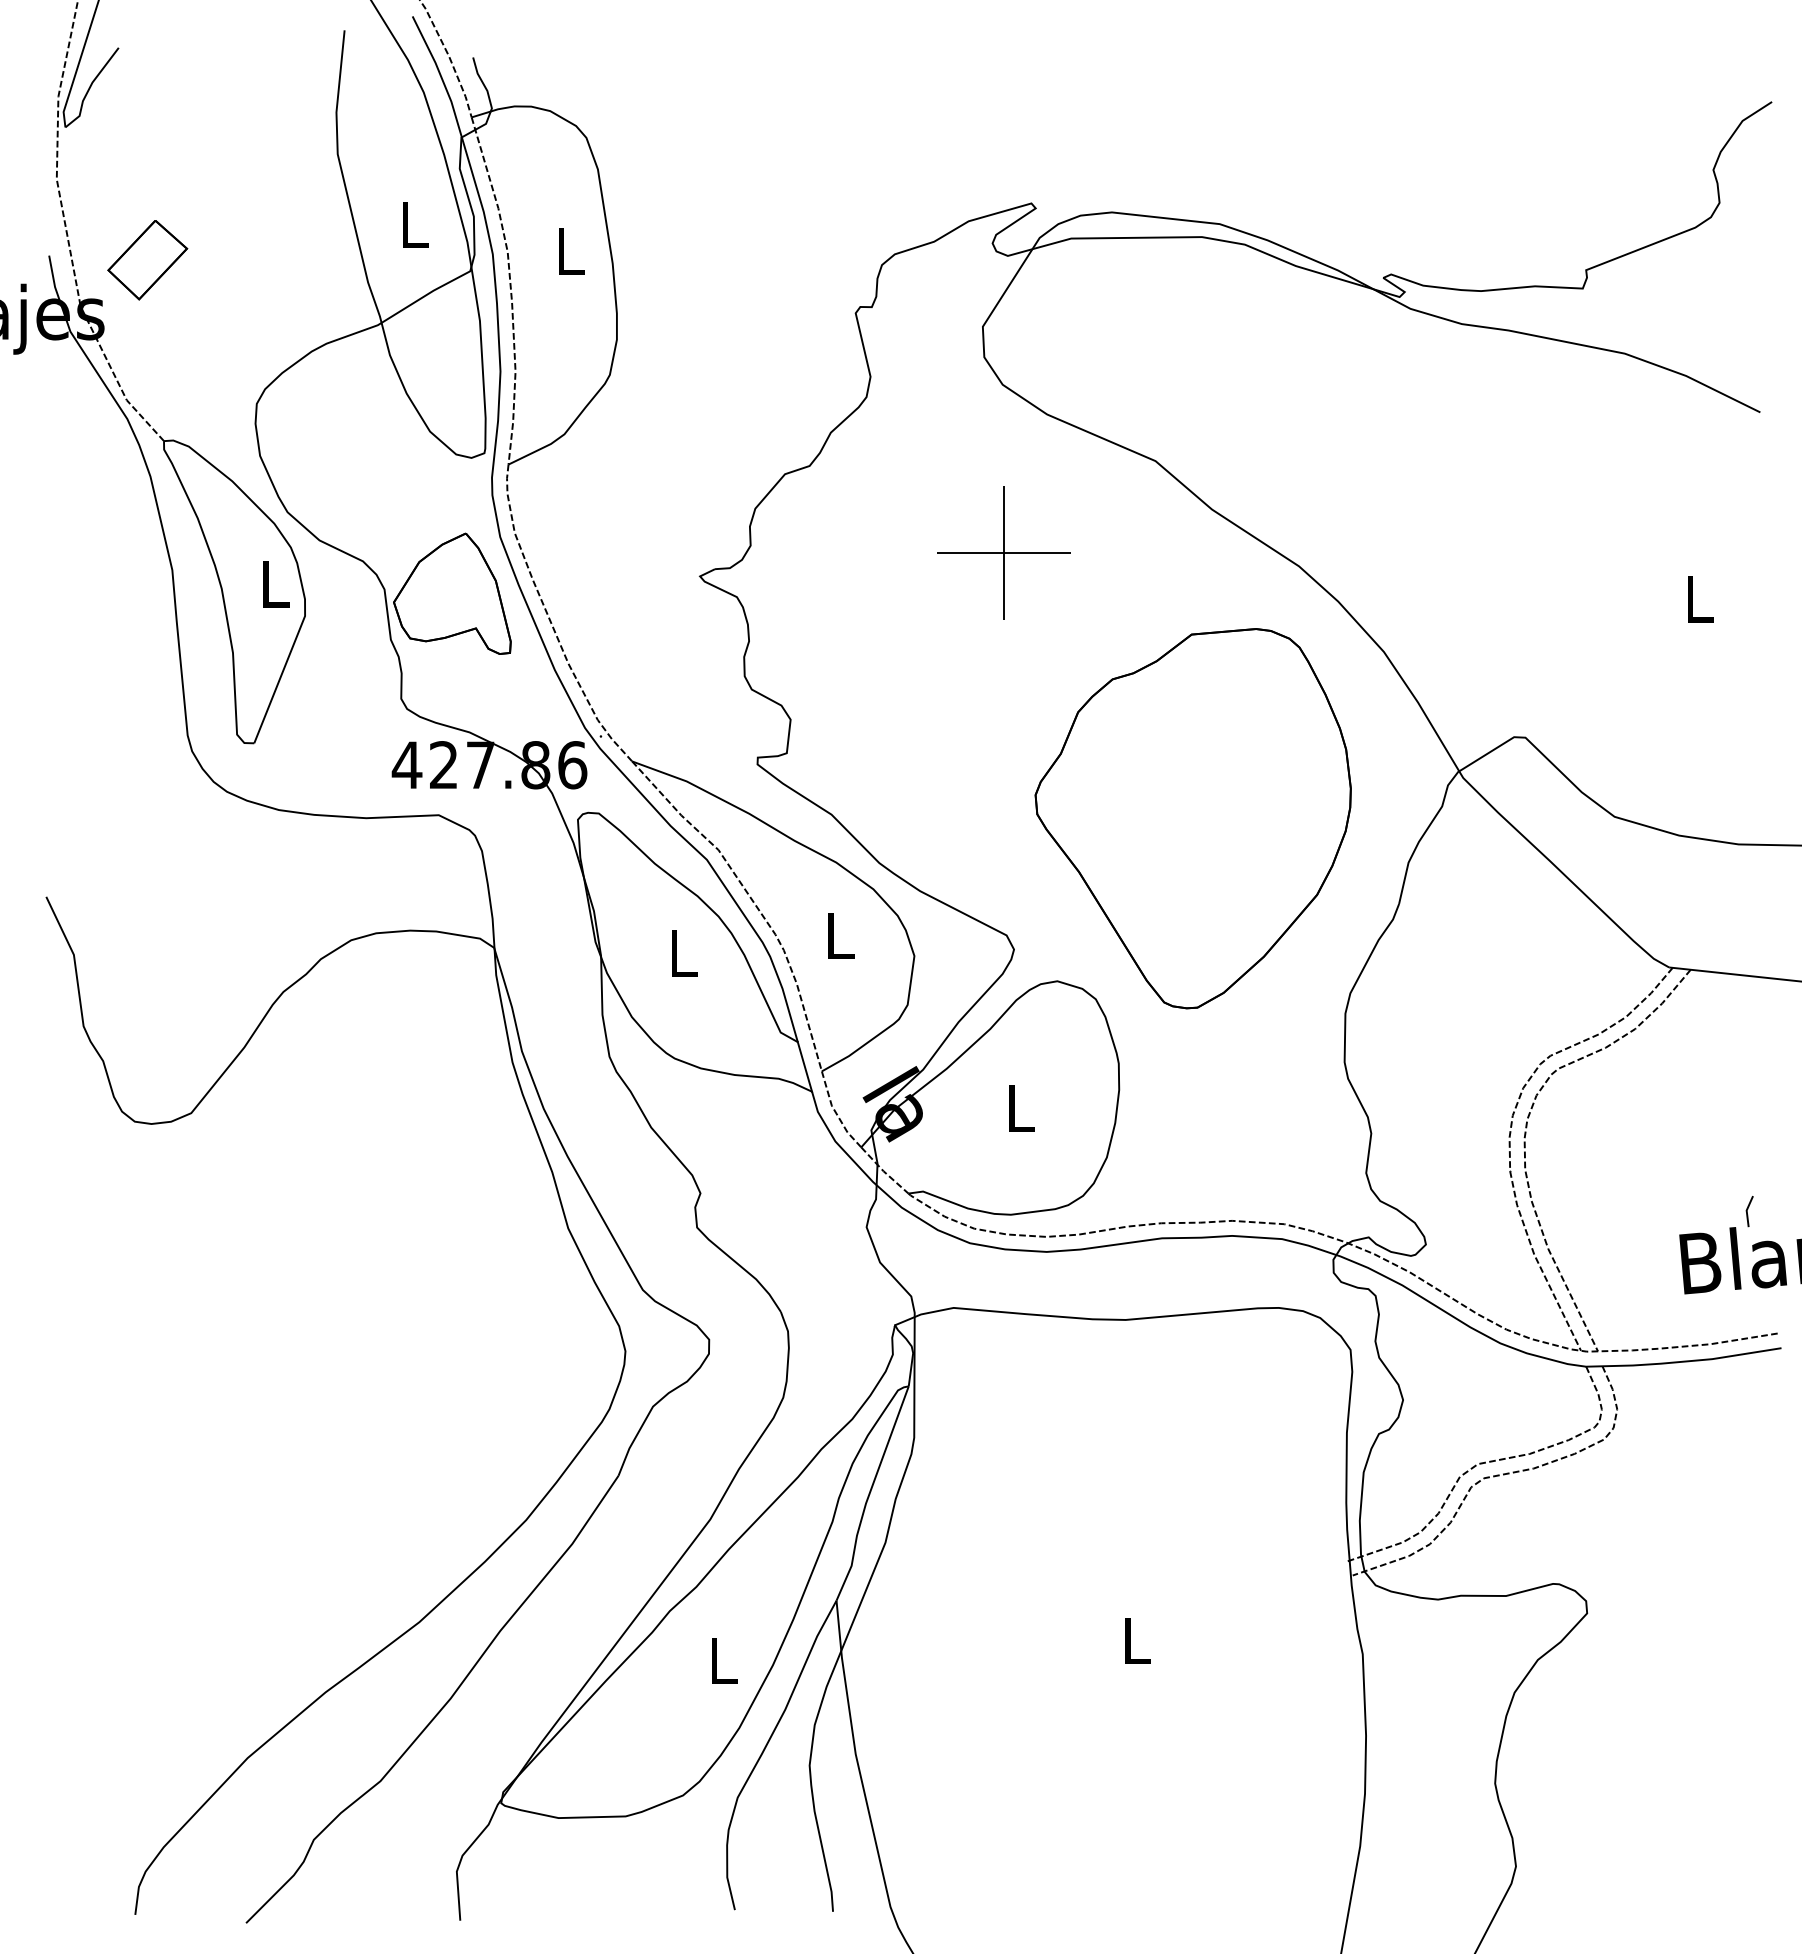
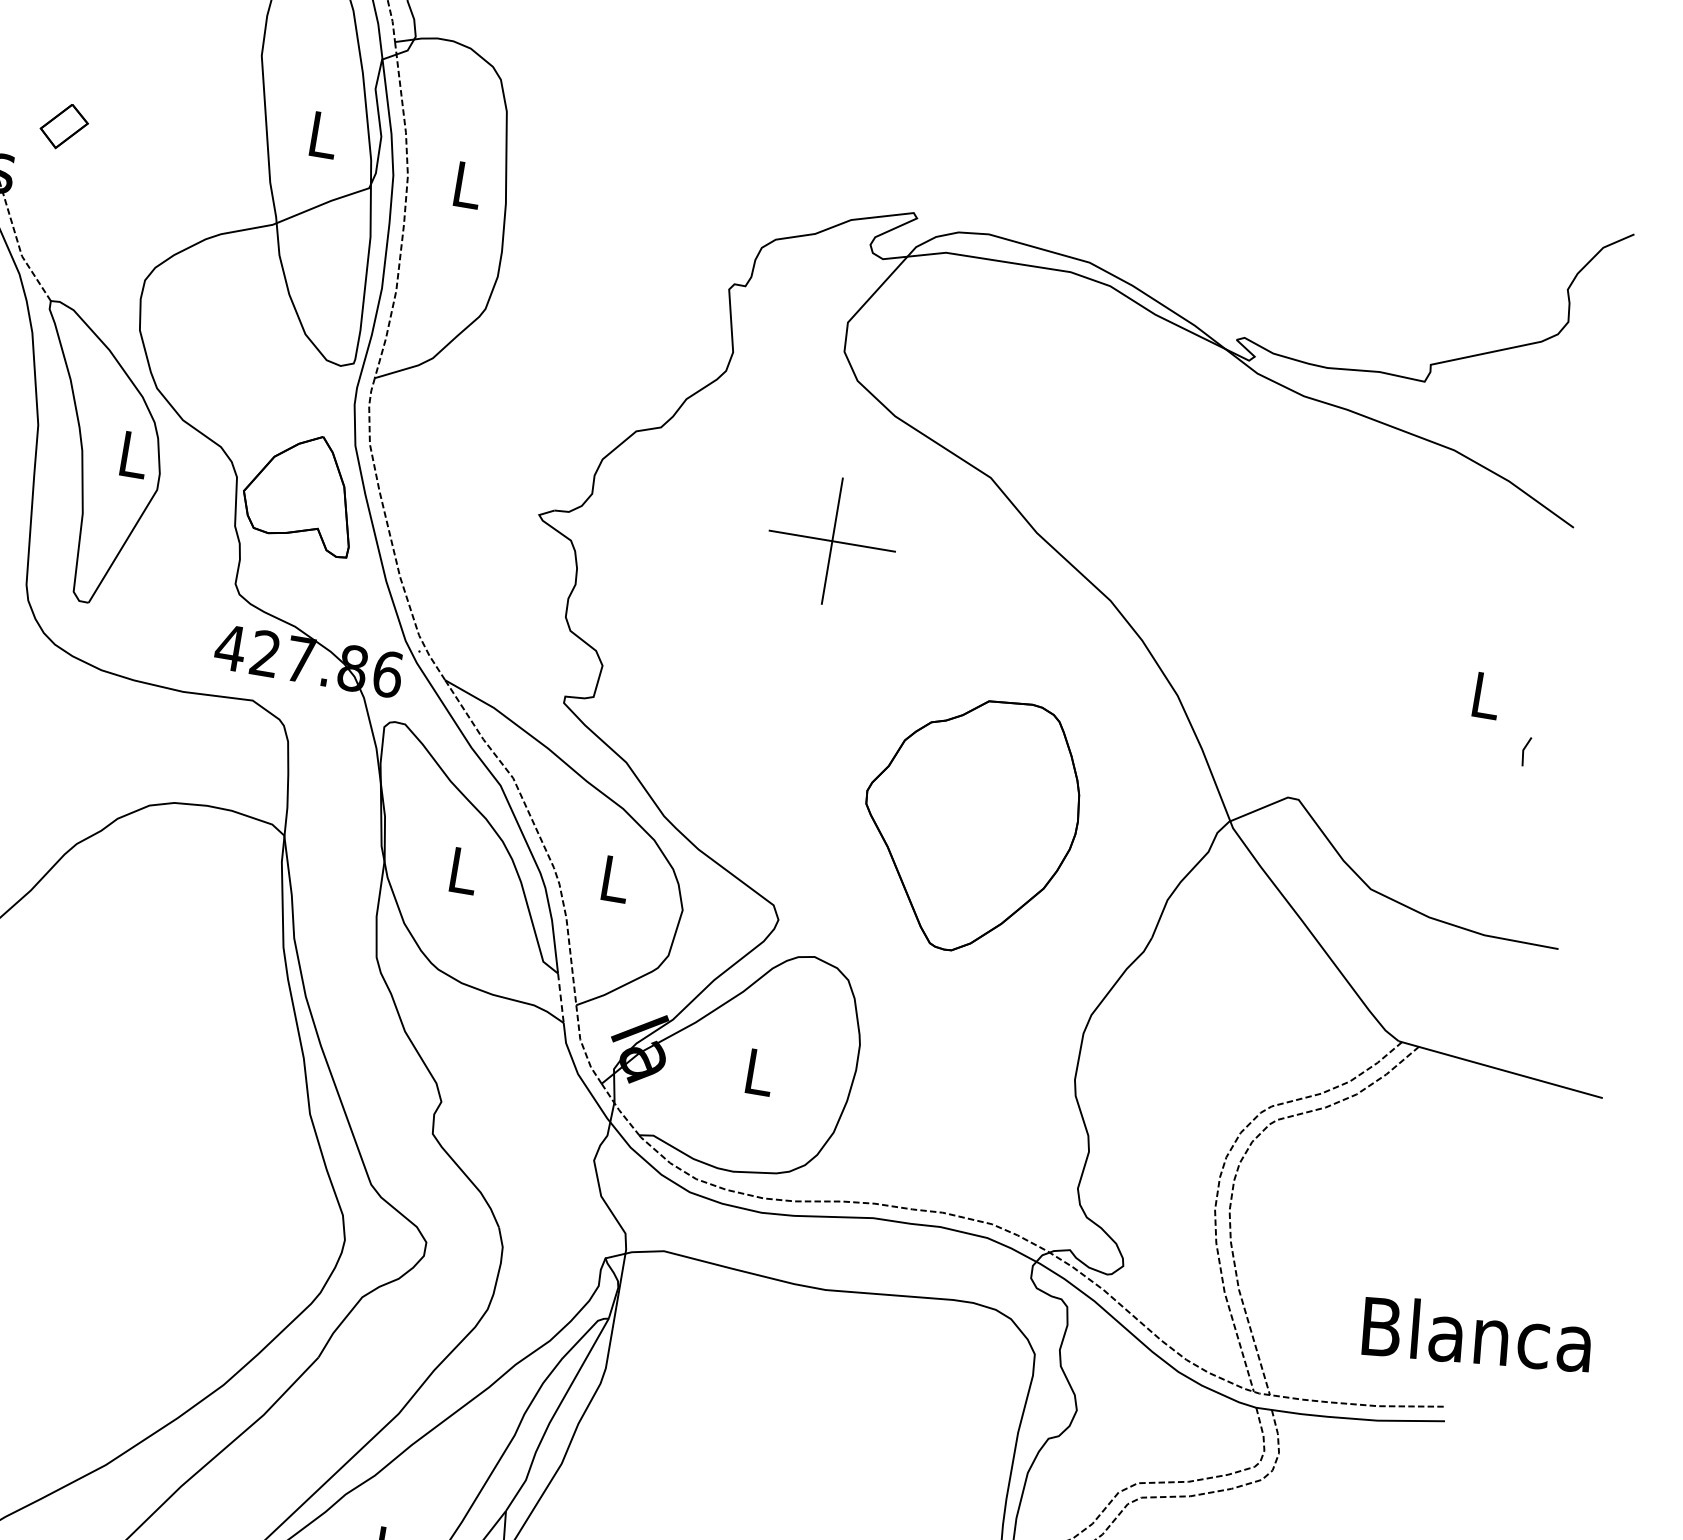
part: (147, 260) -> (63, 126), size x0.6
part: (1192, 818) -> (969, 823), size x0.7
line: (804, 1066) -> (560, 997), solid -> dashed
line: (1747, 1211) -> (1523, 751), moved

